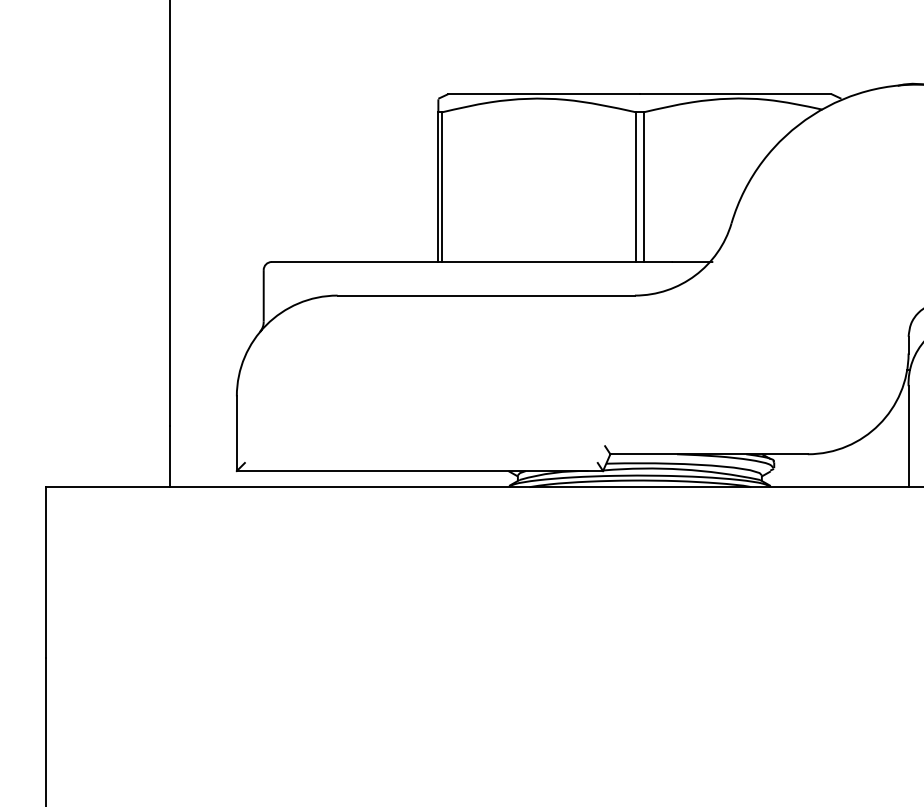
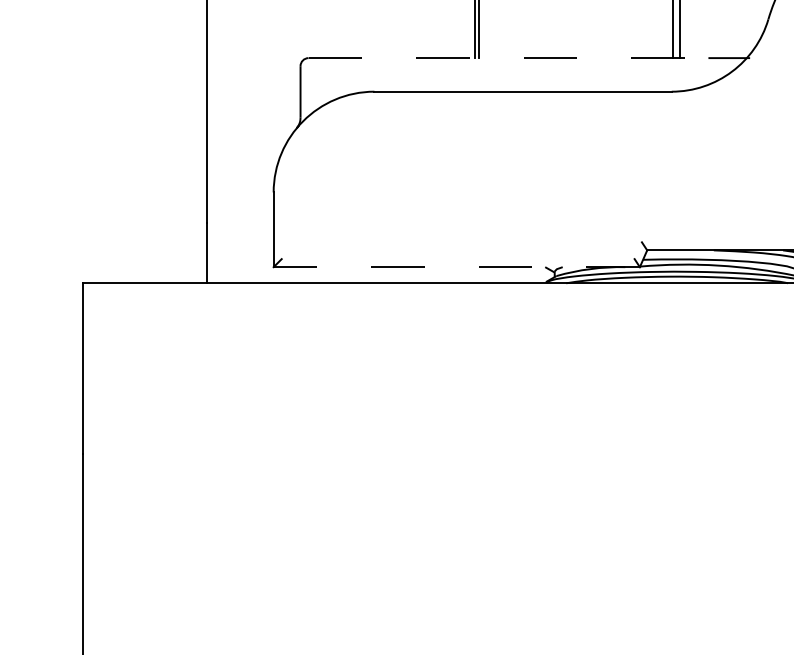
line: (471, 262) -> (508, 58), solid -> dashed
line: (419, 471) -> (456, 267), solid -> dashed

